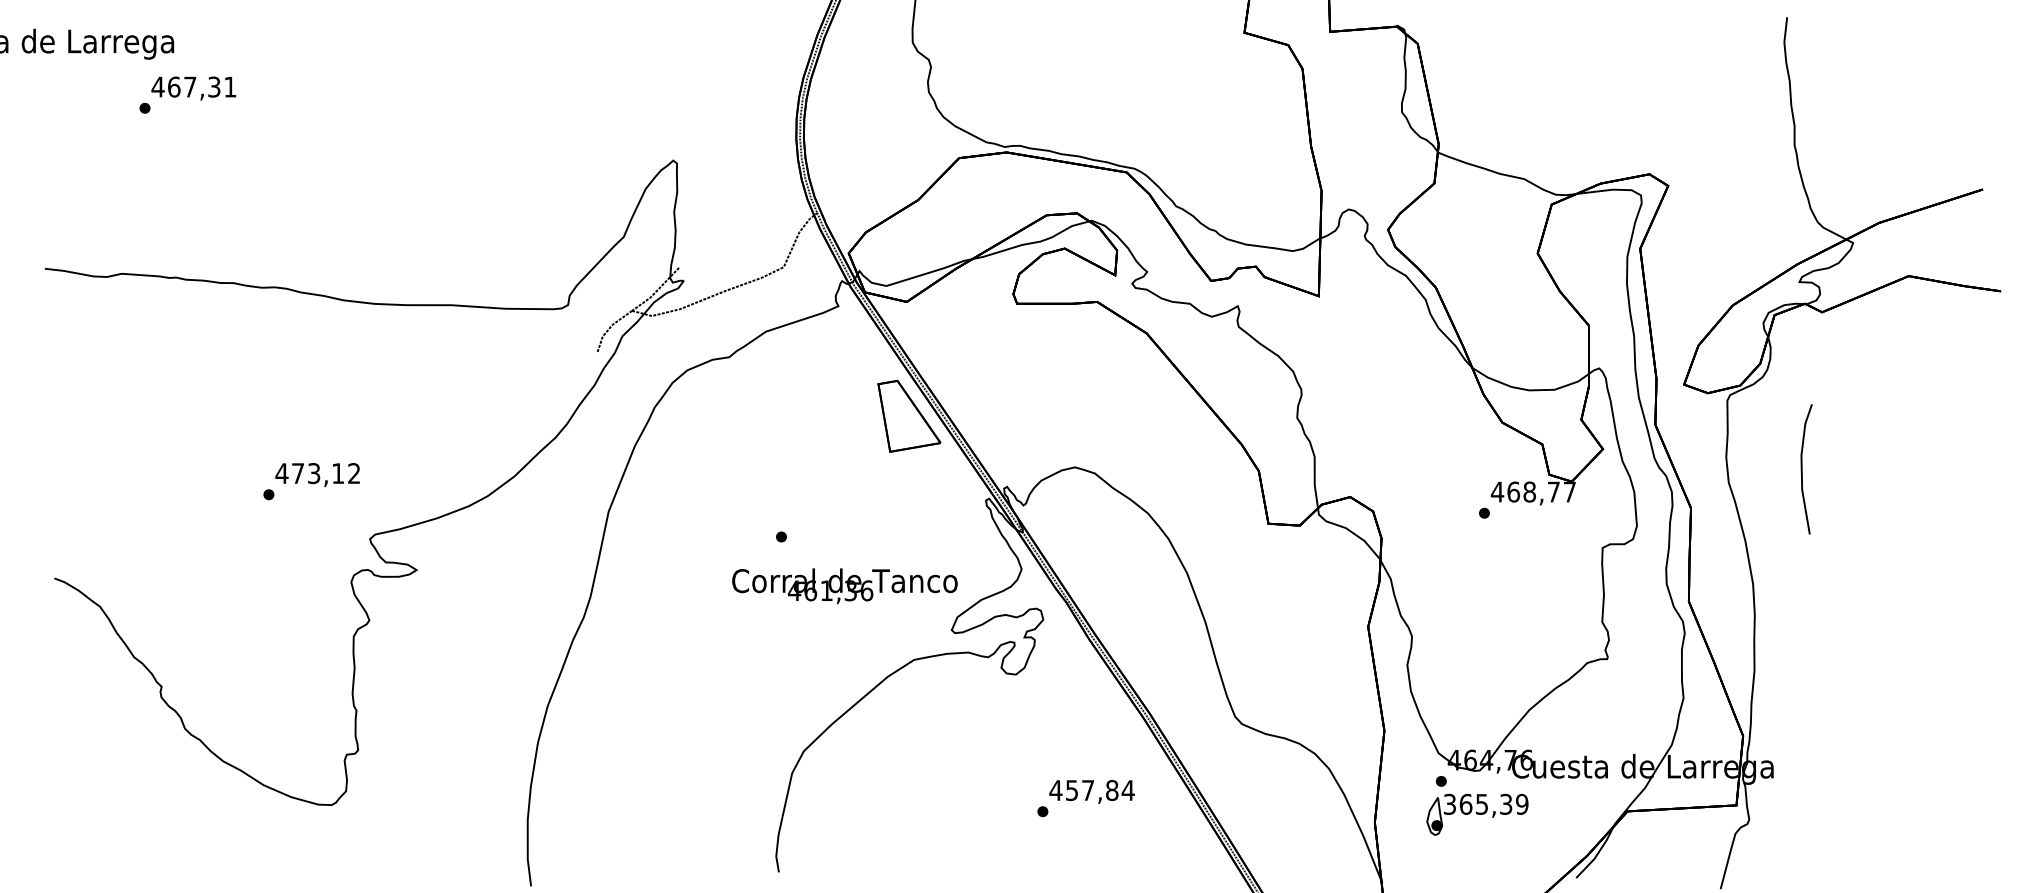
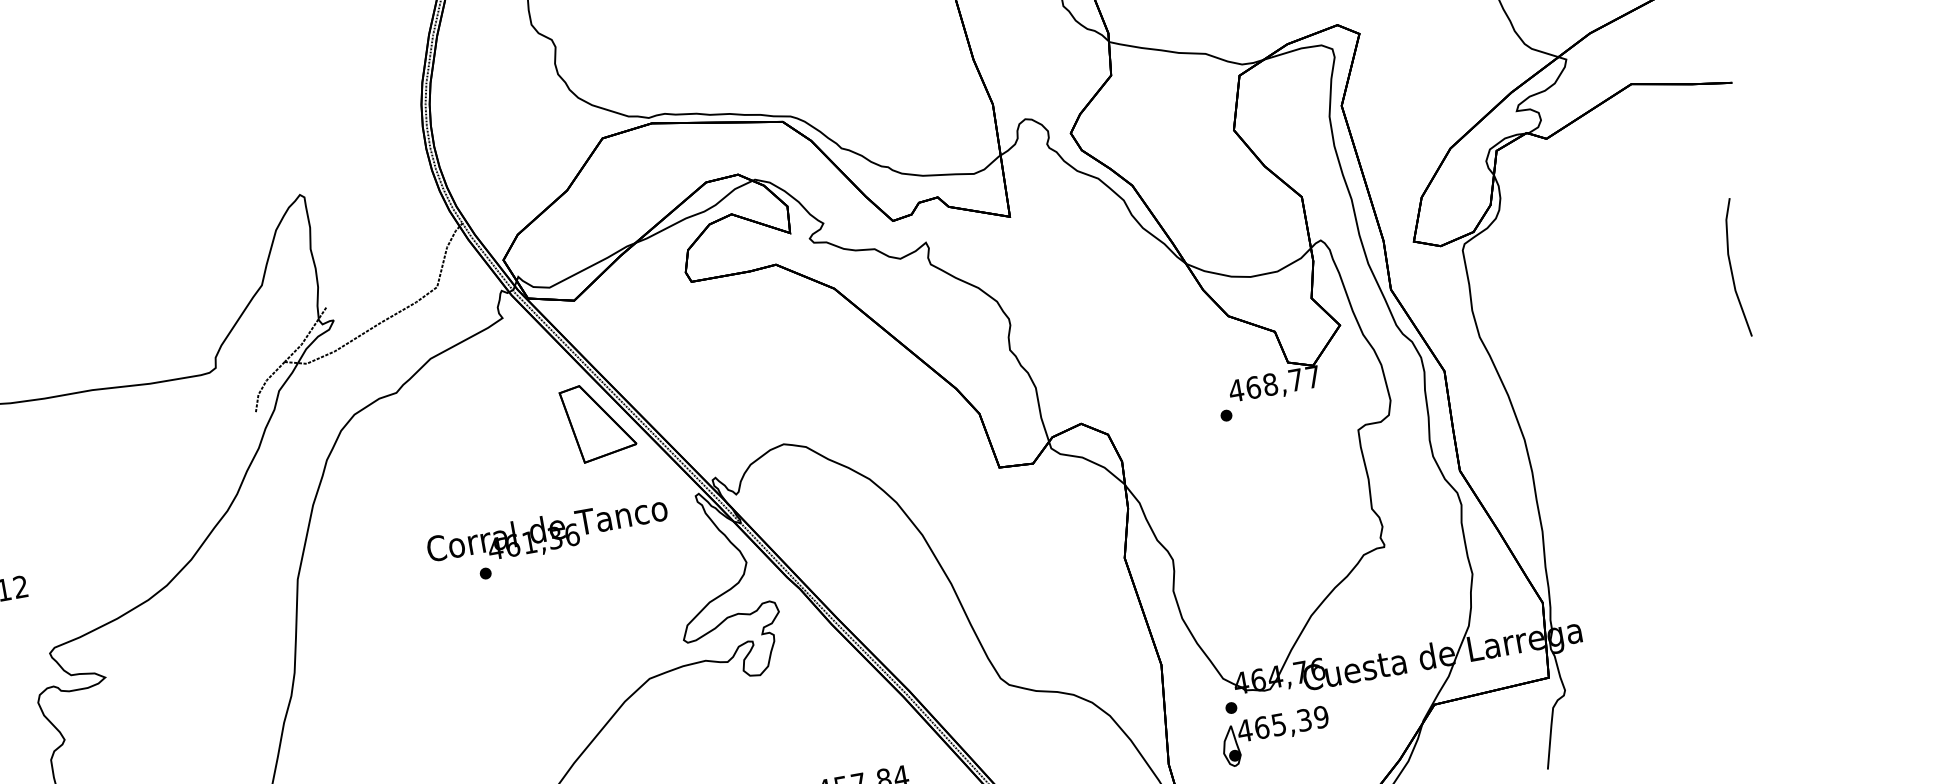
part: (1806, 469) -> (1736, 268), moved
text: (844, 586) -> (547, 534), moved
text: (1449, 803) -> (1244, 729), 365,39 -> 465,39

